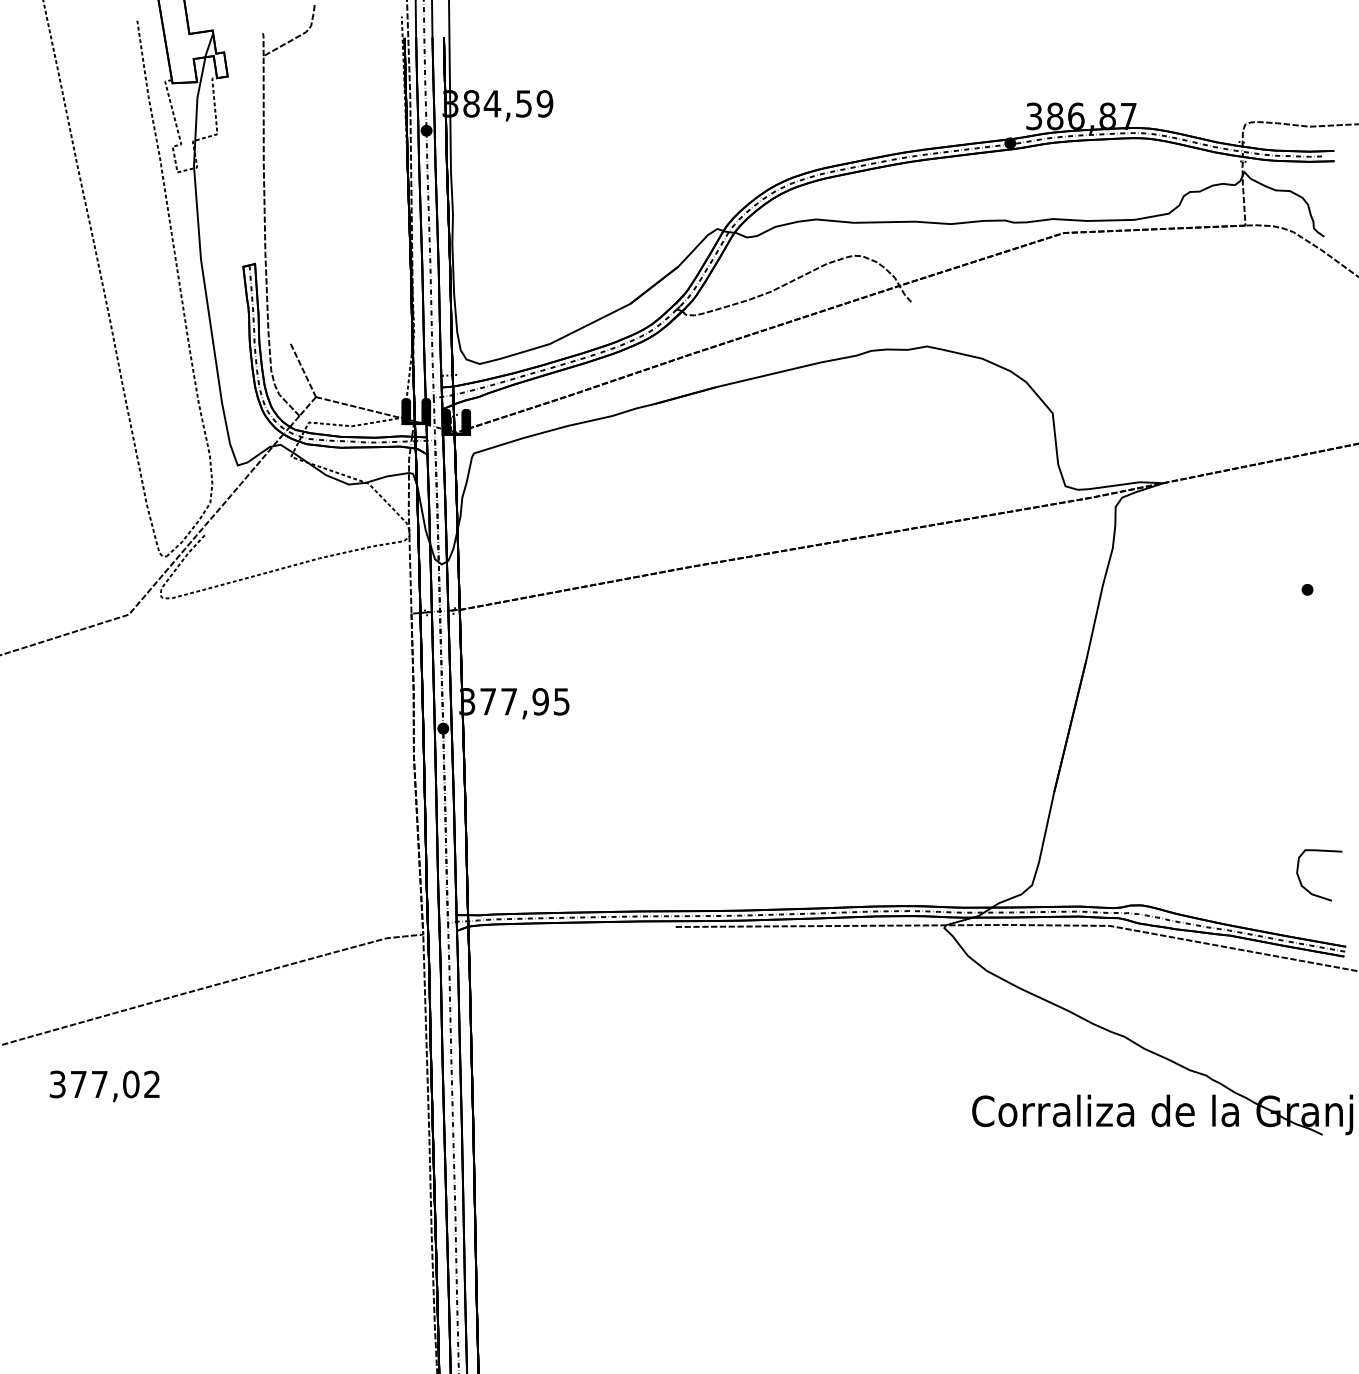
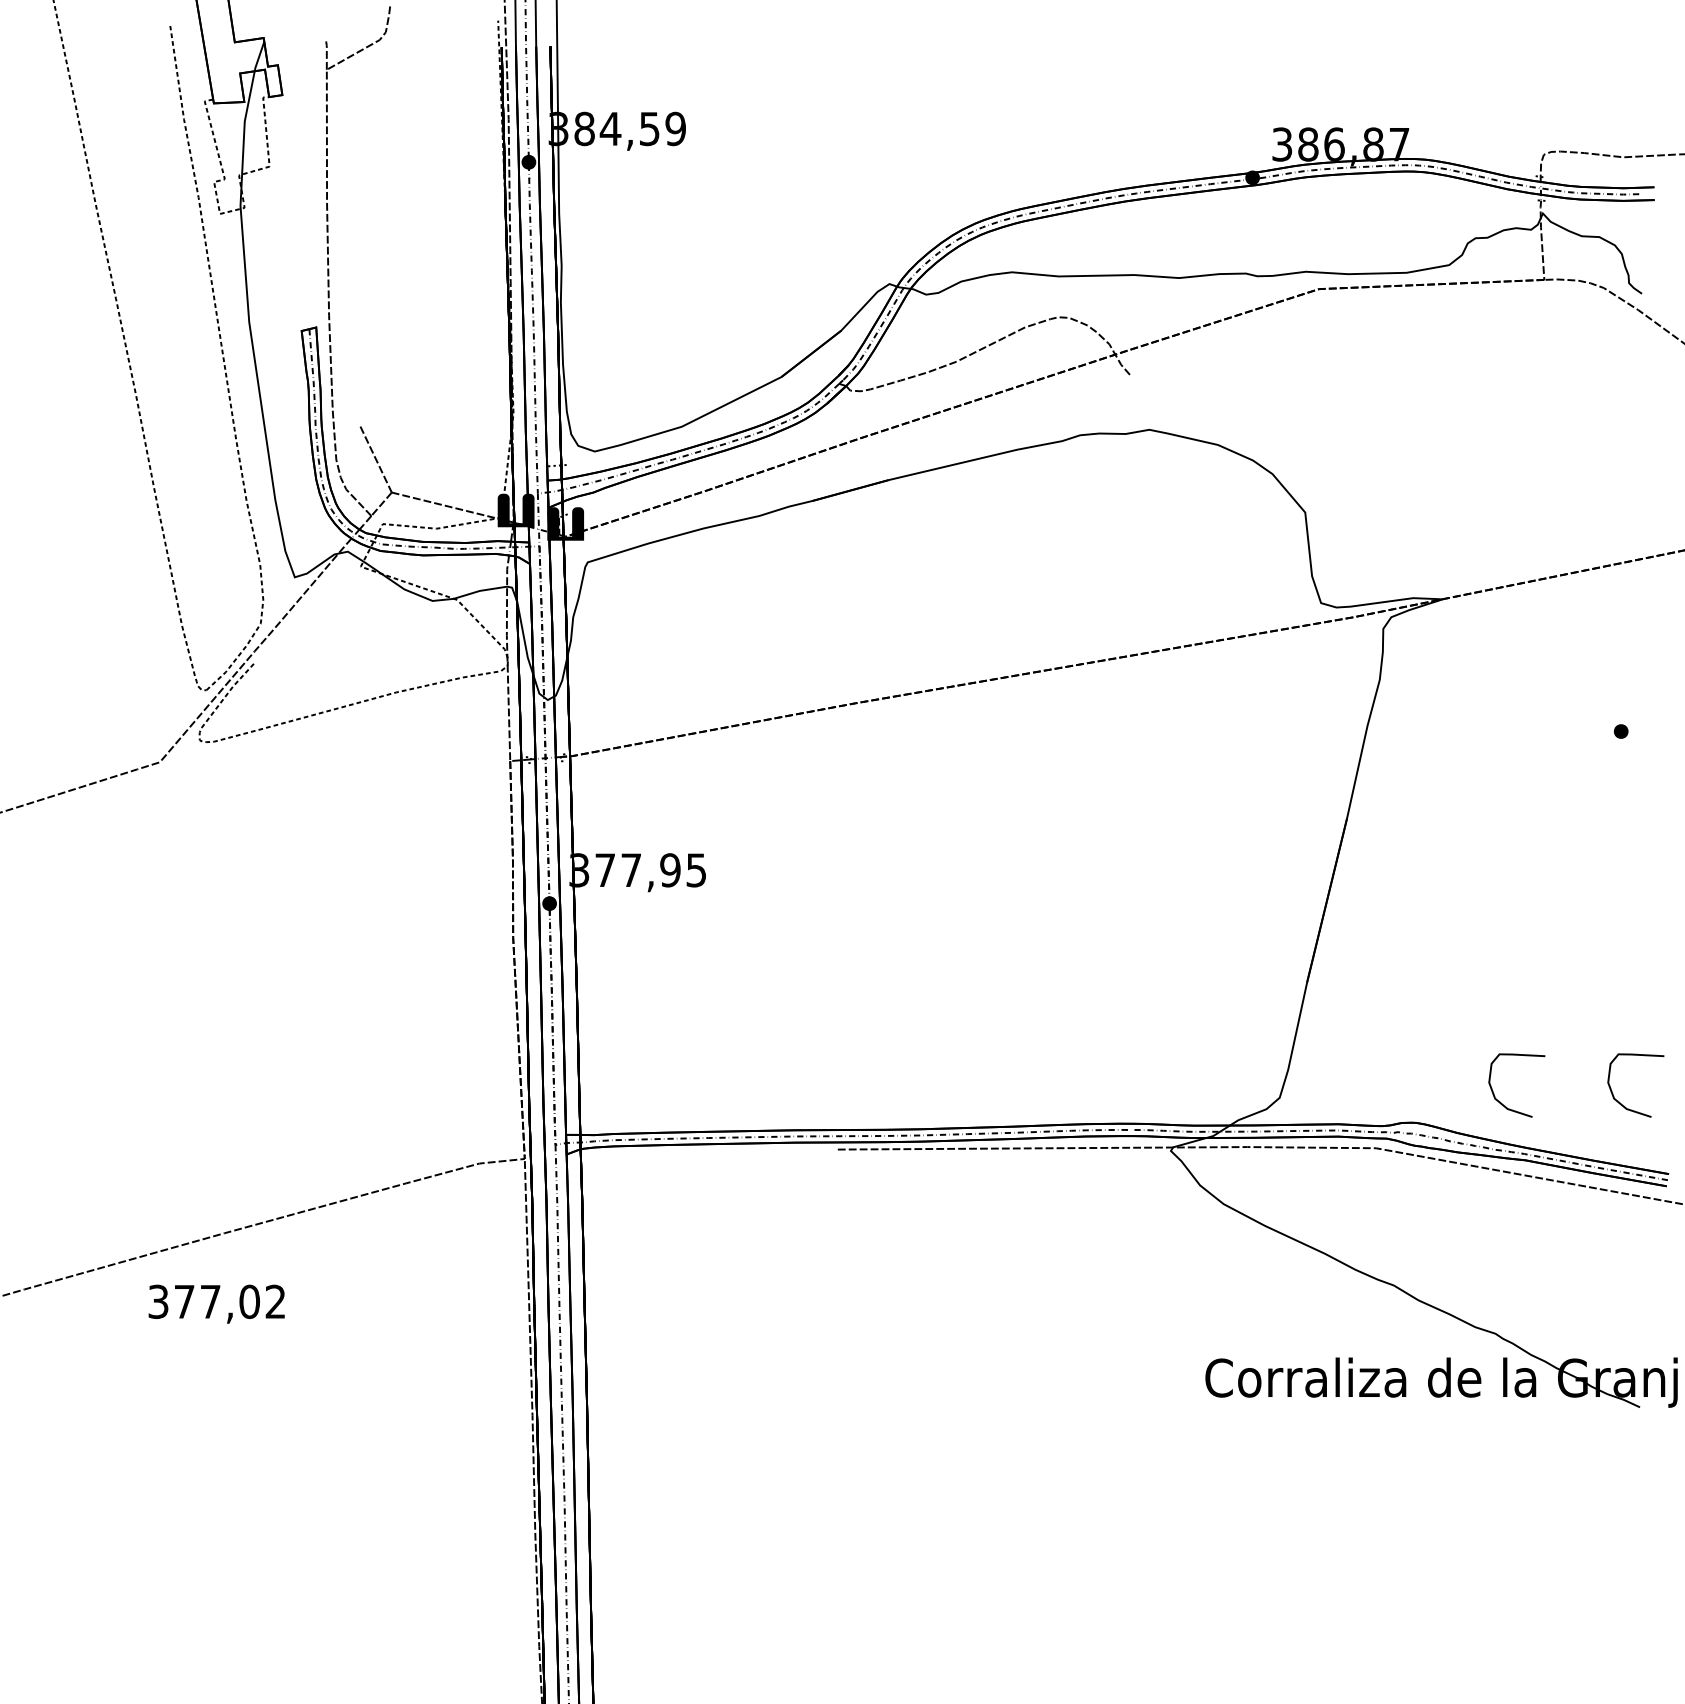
curve: (1210, 888) -> (1500, 1101), added
text: (104, 1085) -> (216, 1303), moved

